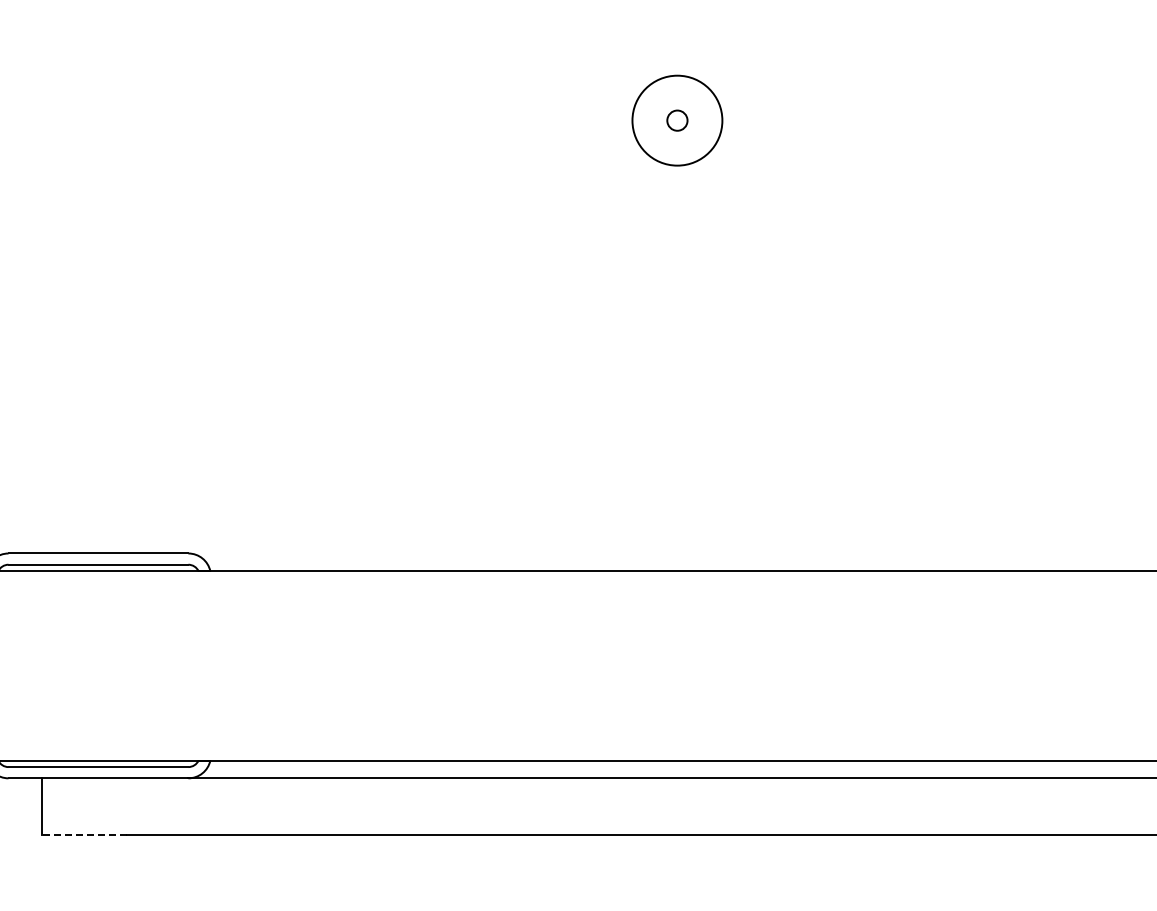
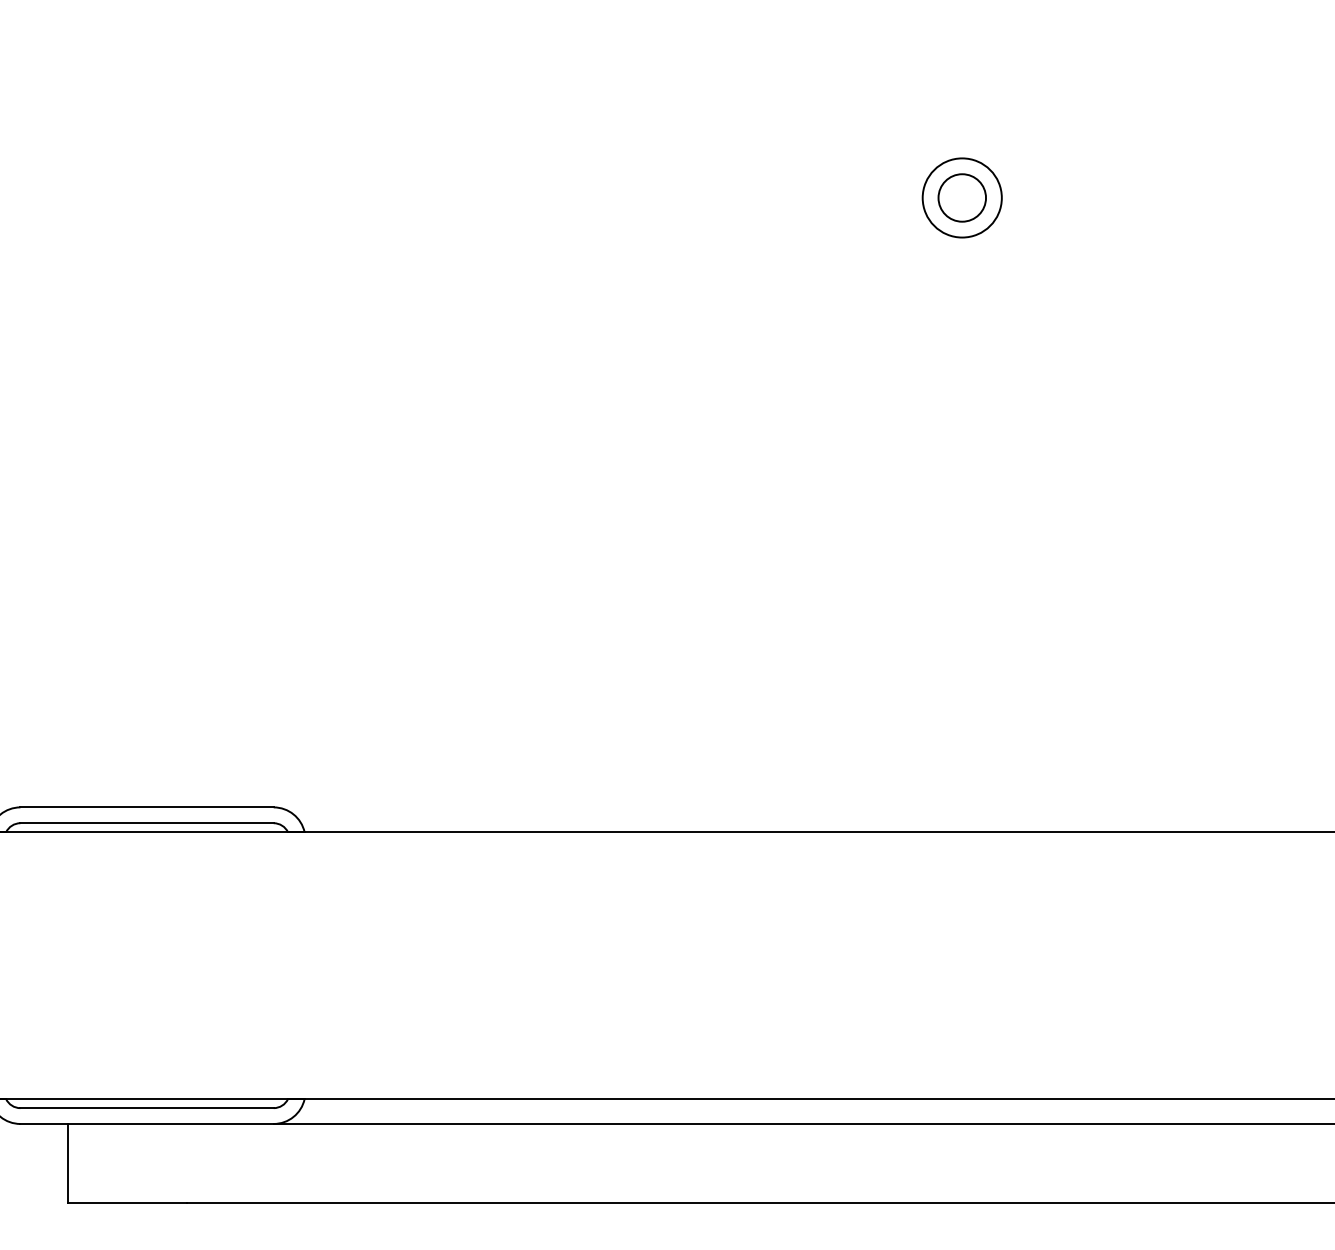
circle: (677, 120) -> (962, 197), size x0.62
circle: (677, 120) -> (962, 197), size x1.67
line: (83, 834) -> (126, 1203), dashed -> solid

